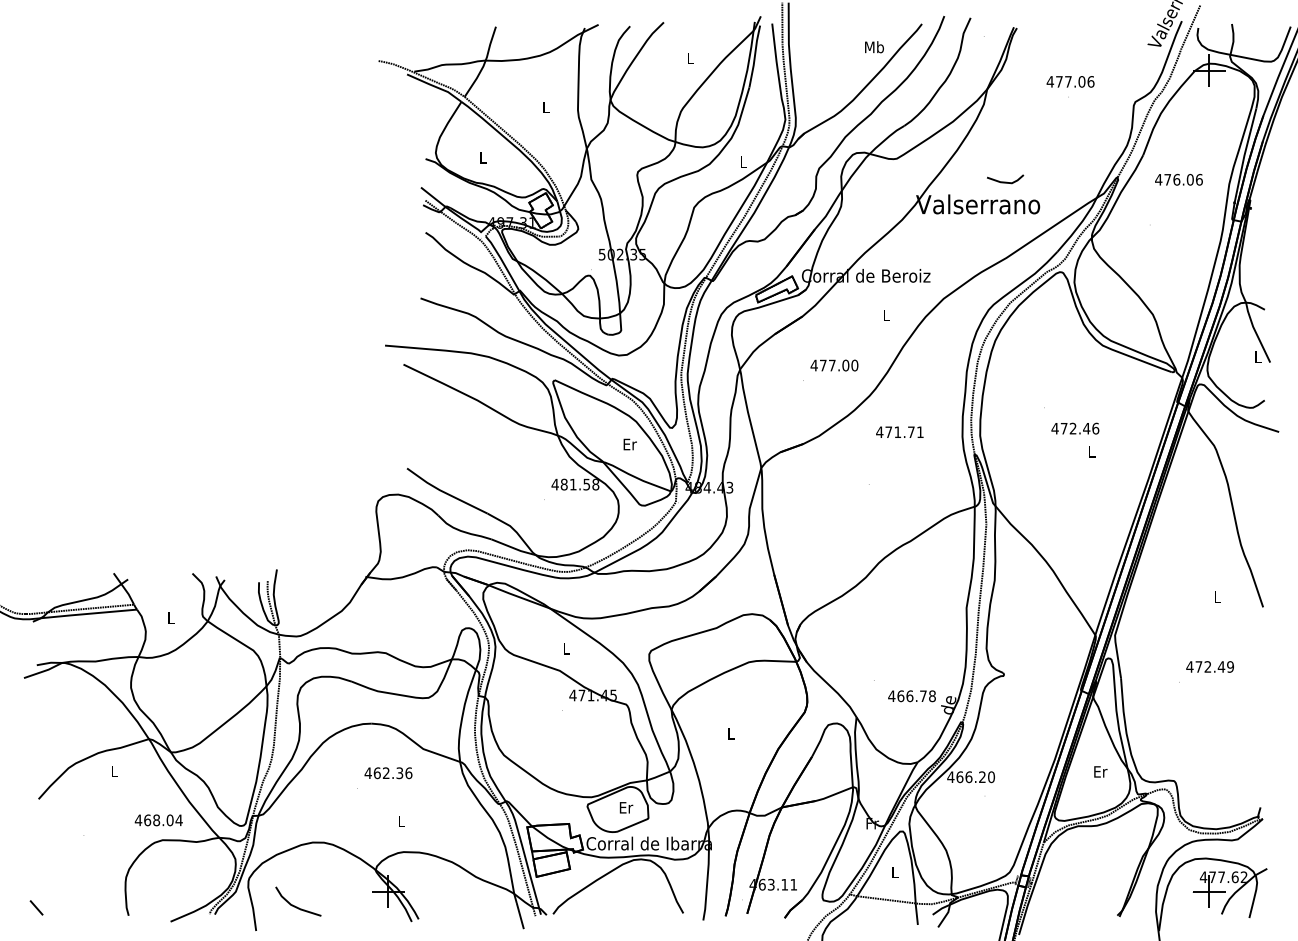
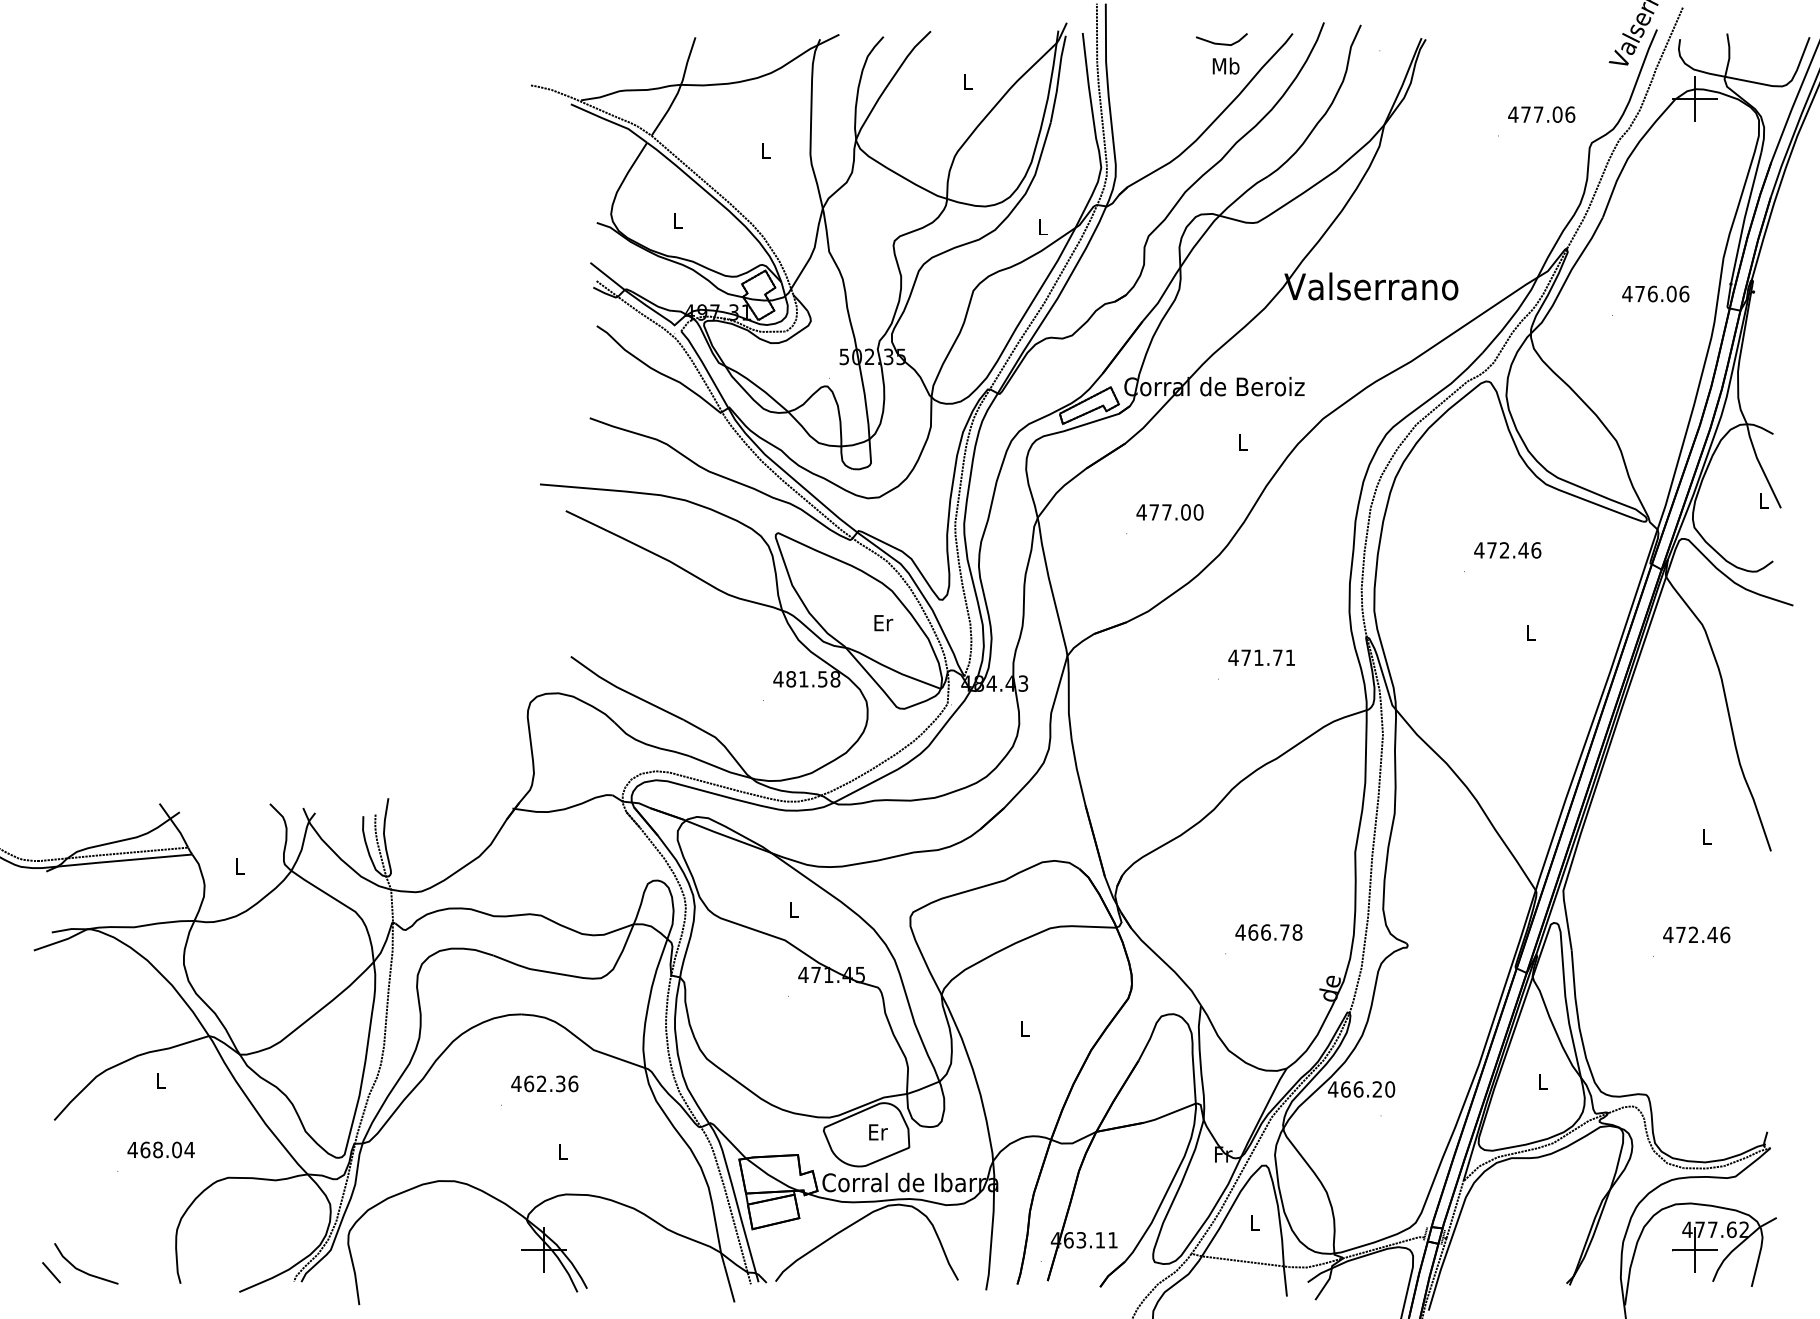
text: (1070, 81) -> (1541, 114), moved
text: (1178, 179) -> (1655, 293), moved
line: (1005, 181) -> (1221, 42), moved
text: (1075, 428) -> (1507, 550), moved
text: (899, 431) -> (1261, 656), moved
text: (1230, 666) -> (1725, 934), 472.49 -> 472.46
text: (911, 696) -> (1268, 932), moved
text: (1100, 771) -> (1542, 1081), Er -> L
text: (158, 820) -> (160, 1150), moved
line: (295, 905) -> (82, 1269), moved

